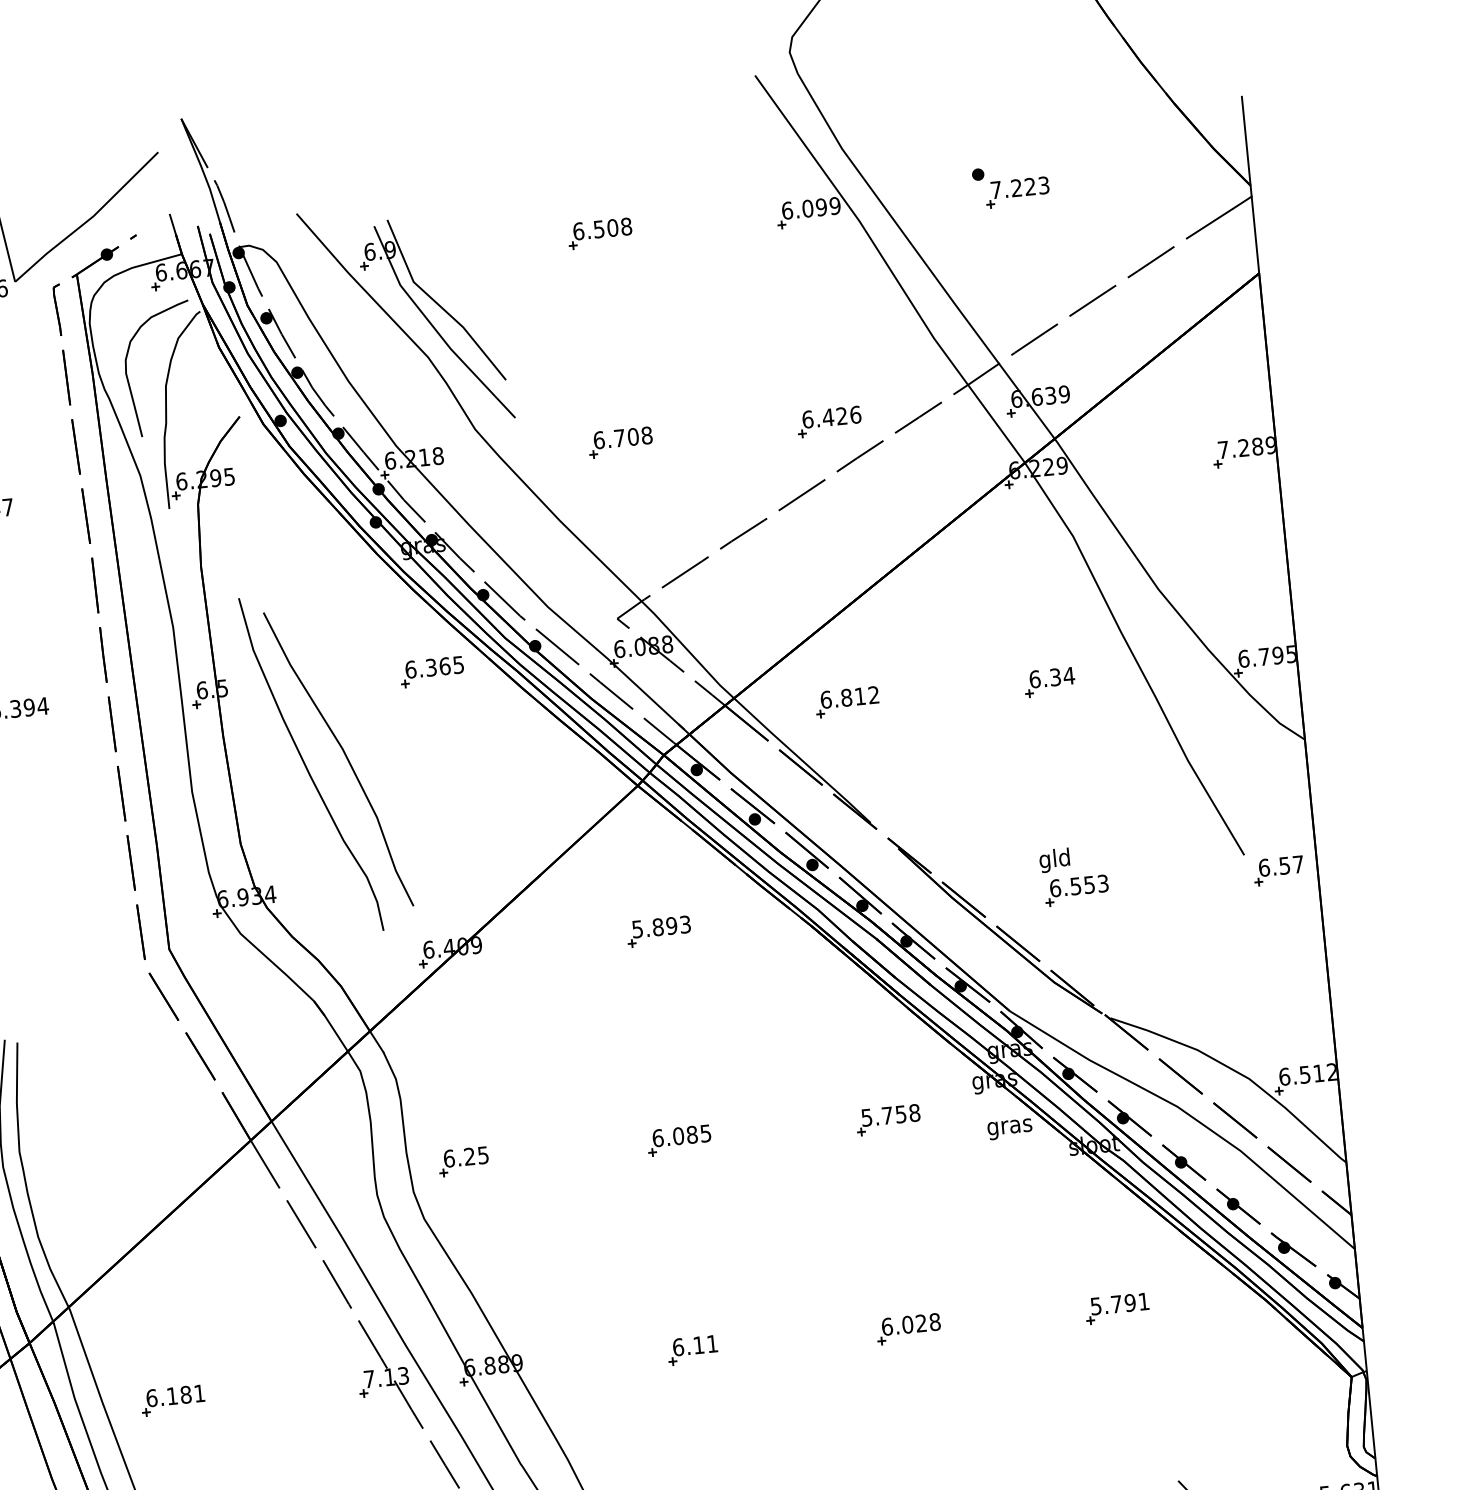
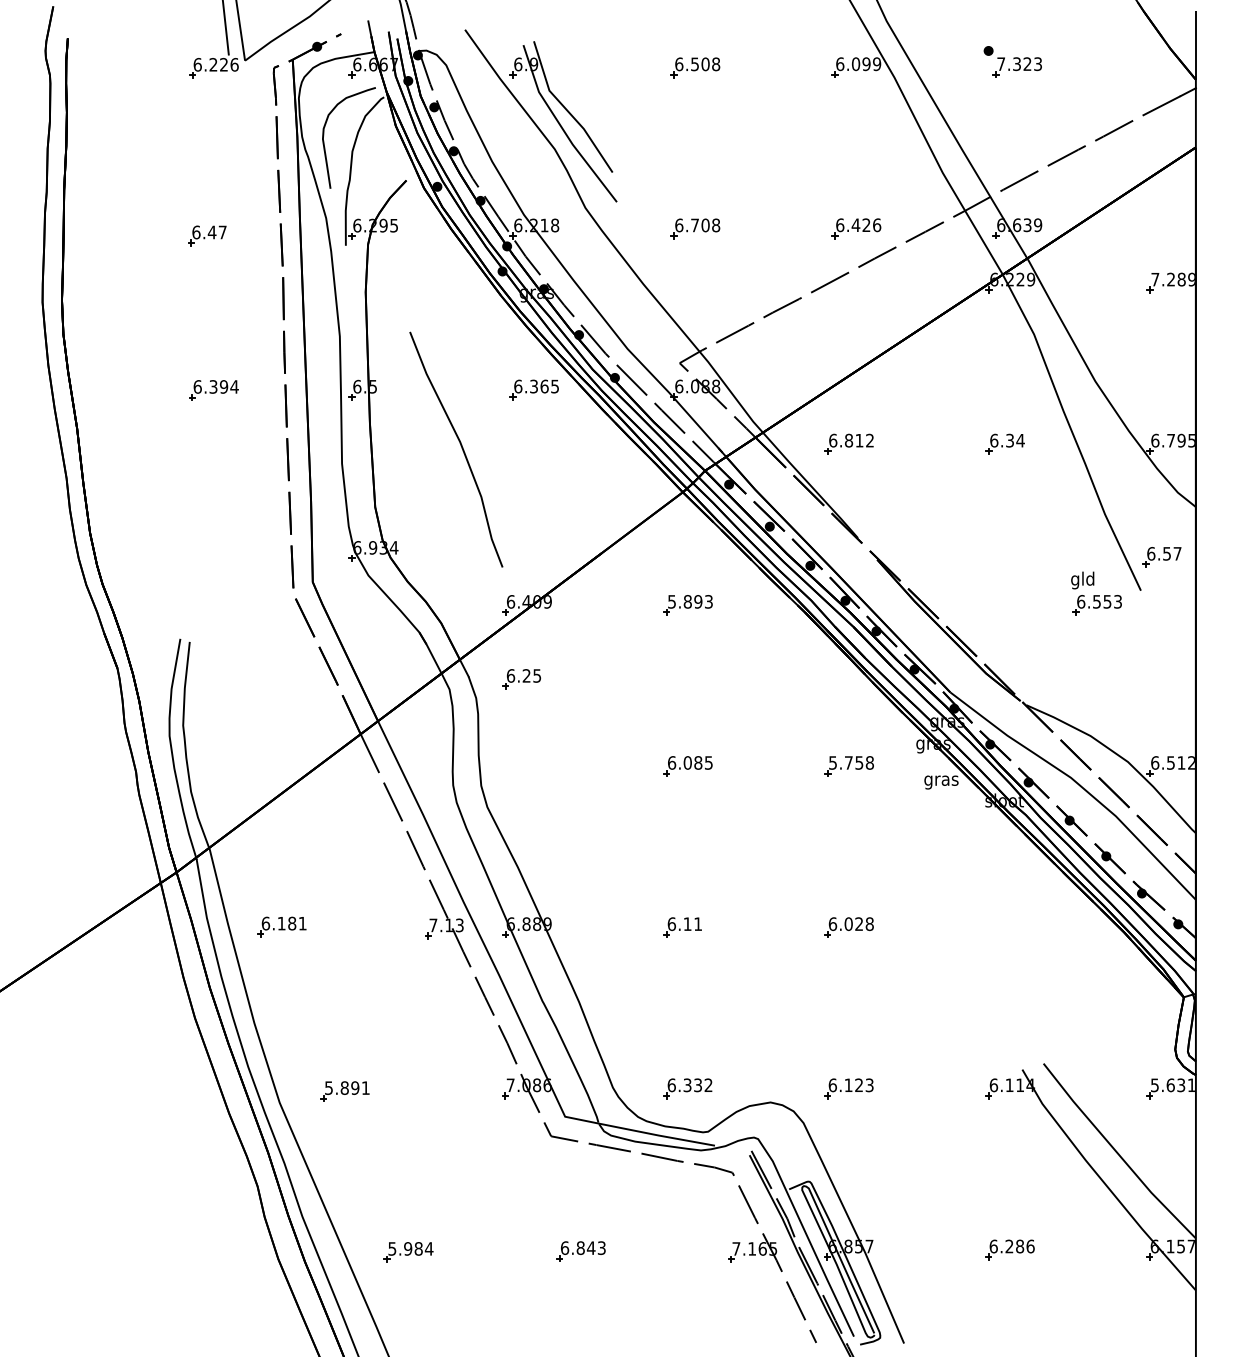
text: (1016, 188) -> (1016, 64), 7.223 -> 7.323
curve: (306, 764) -> (431, 451), removed
part: (1278, 871) -> (1161, 557), moved
part: (1074, 875) -> (1096, 593), moved
part: (463, 1161) -> (521, 679), moved
part: (1116, 1308) -> (1009, 927), removed

